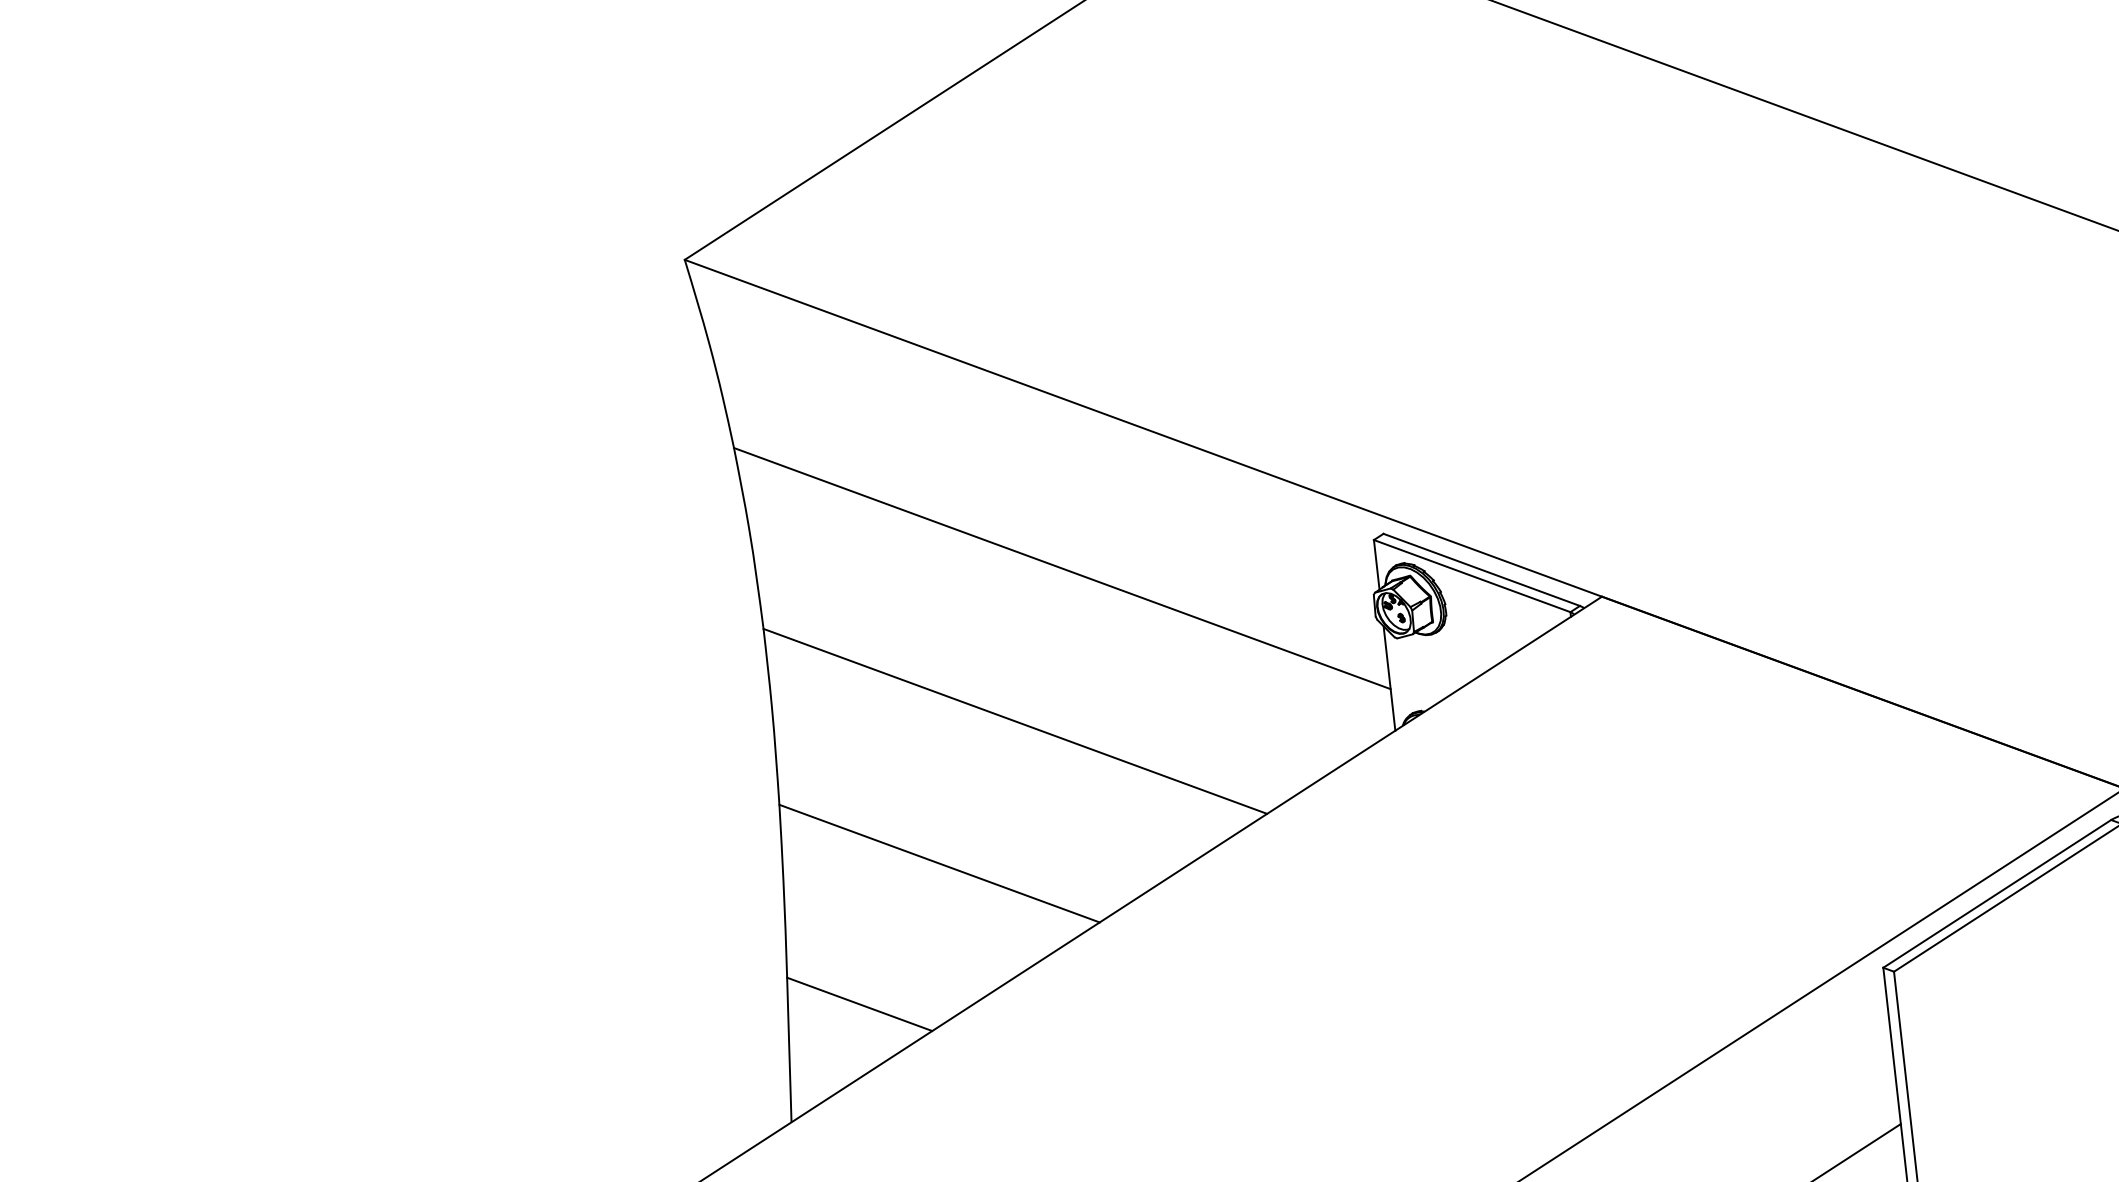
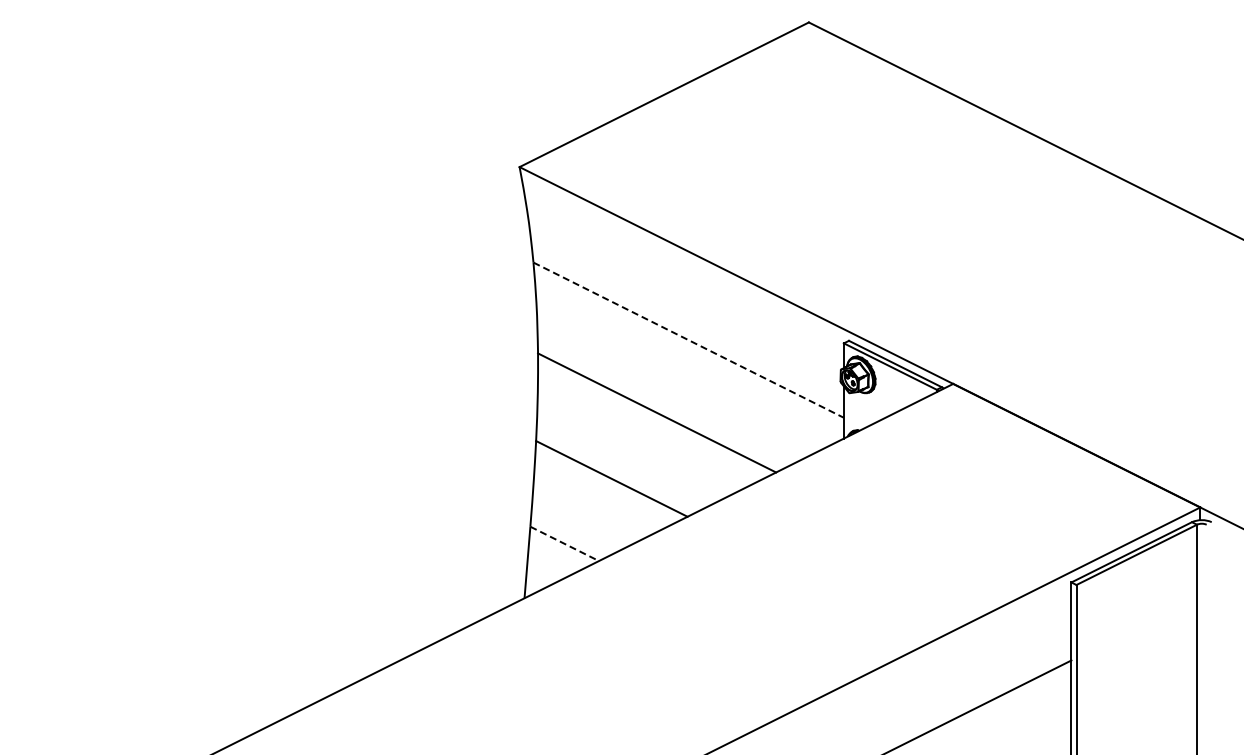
line: (1061, 569) -> (688, 340), solid -> dashed
line: (861, 1005) -> (565, 544), solid -> dashed

